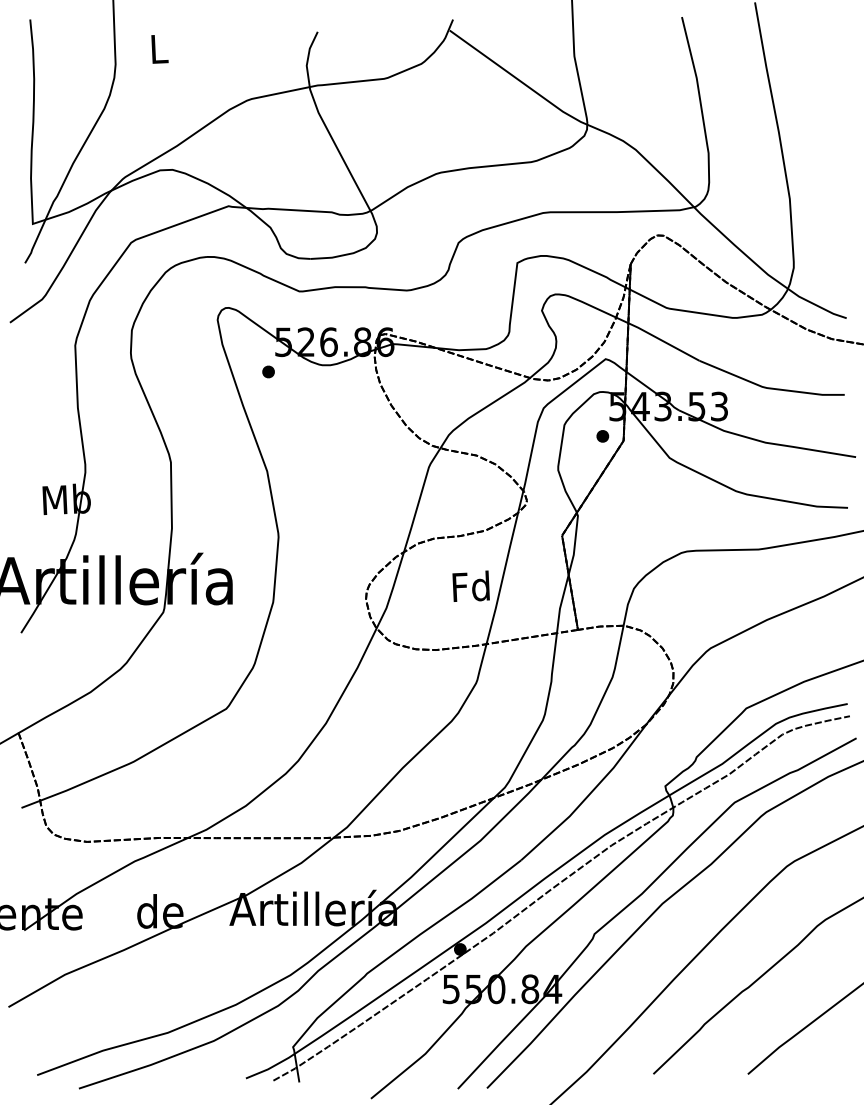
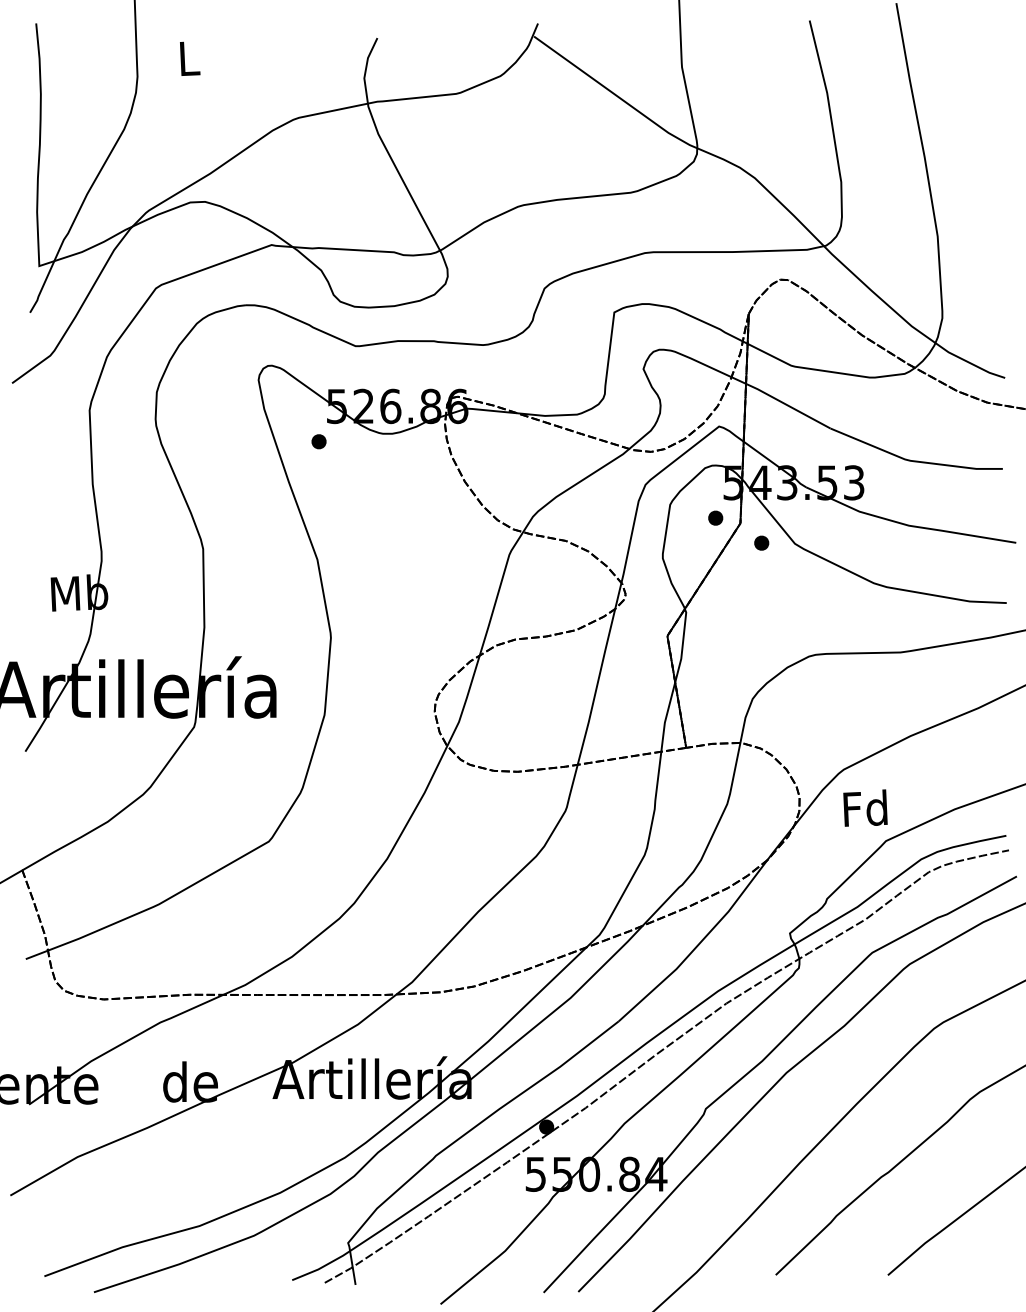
part: (641, 456) -> (761, 542), added
text: (471, 585) -> (865, 807), moved

